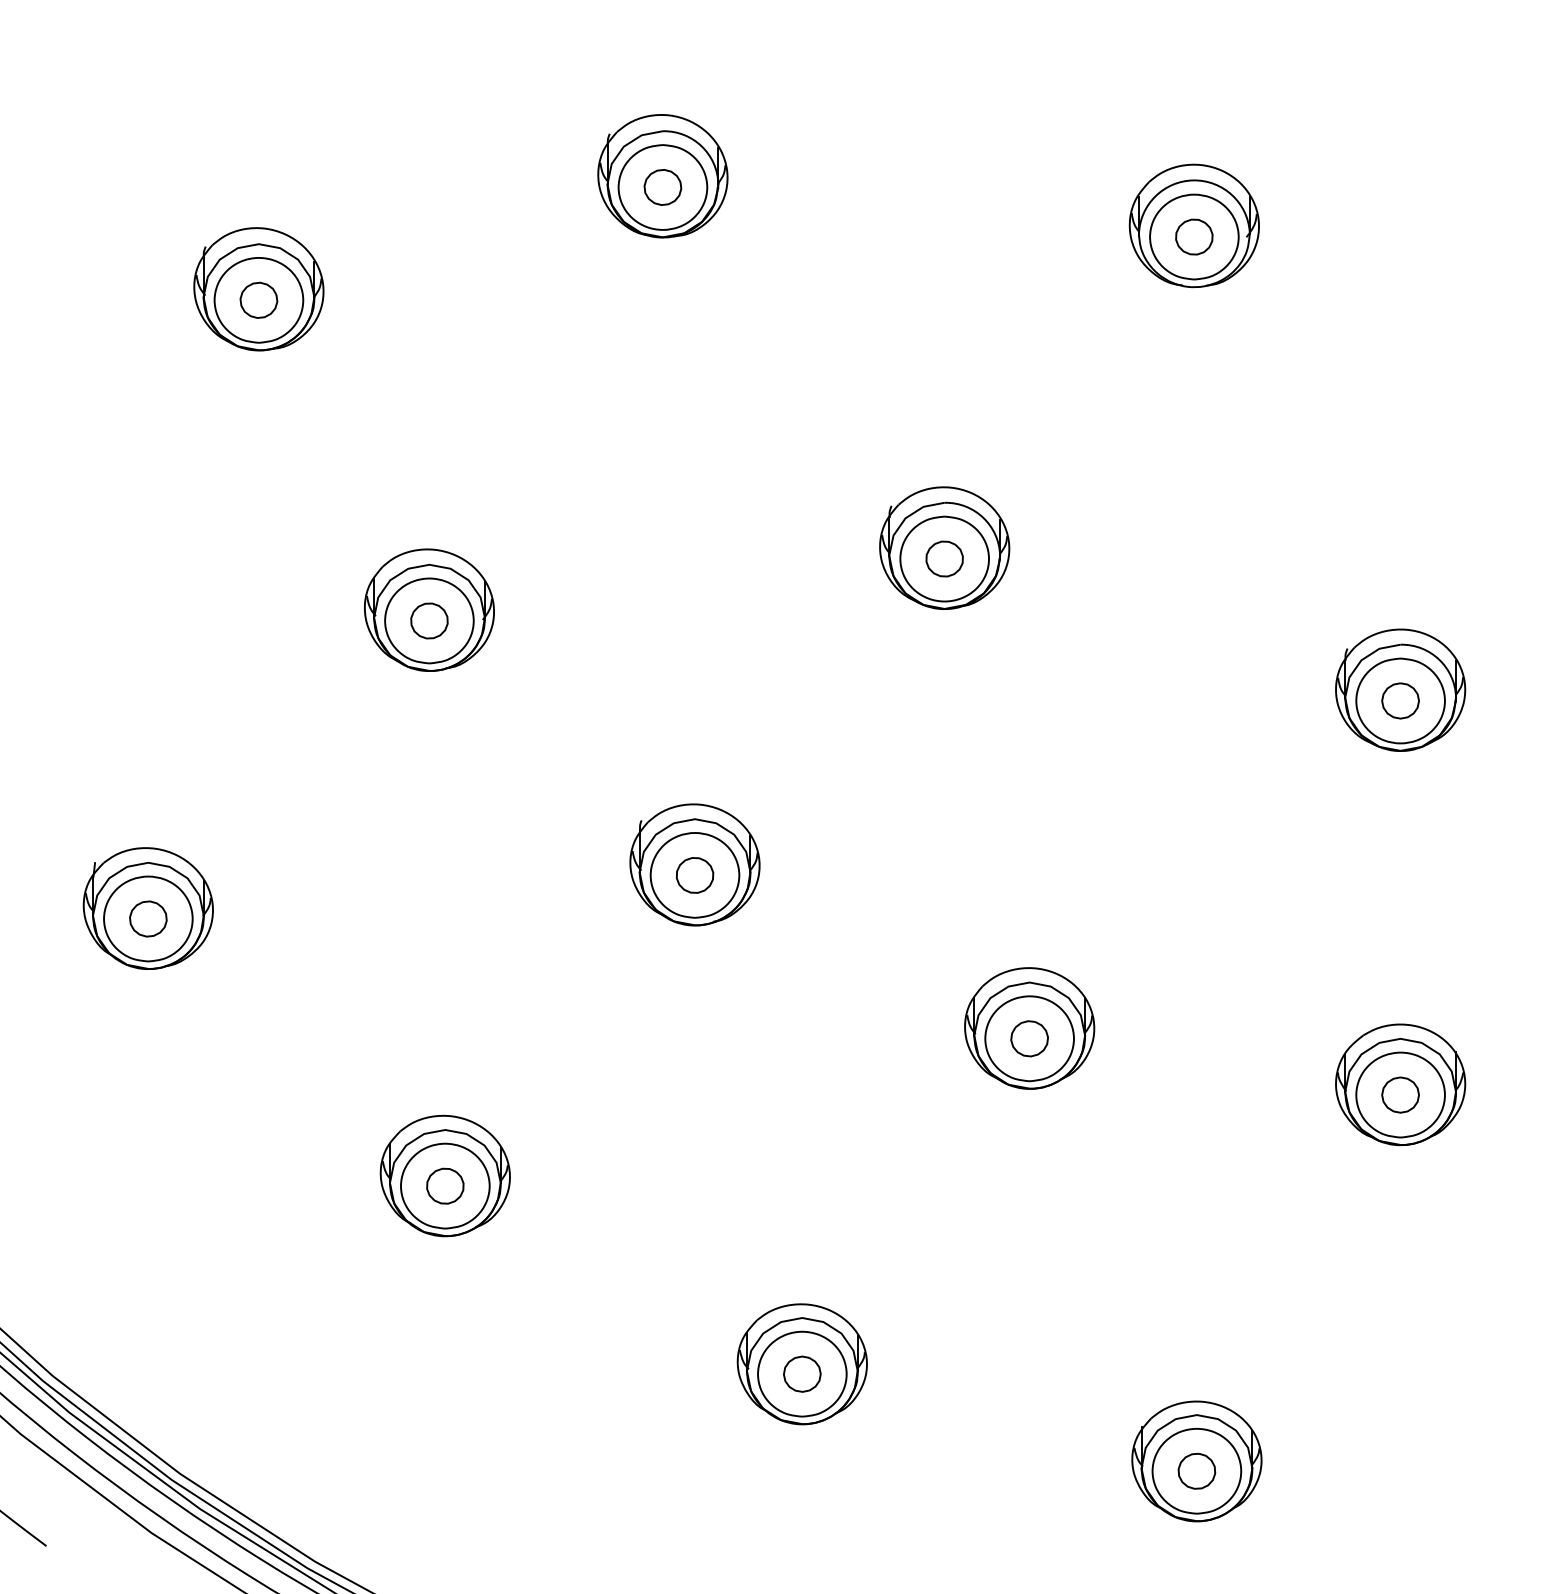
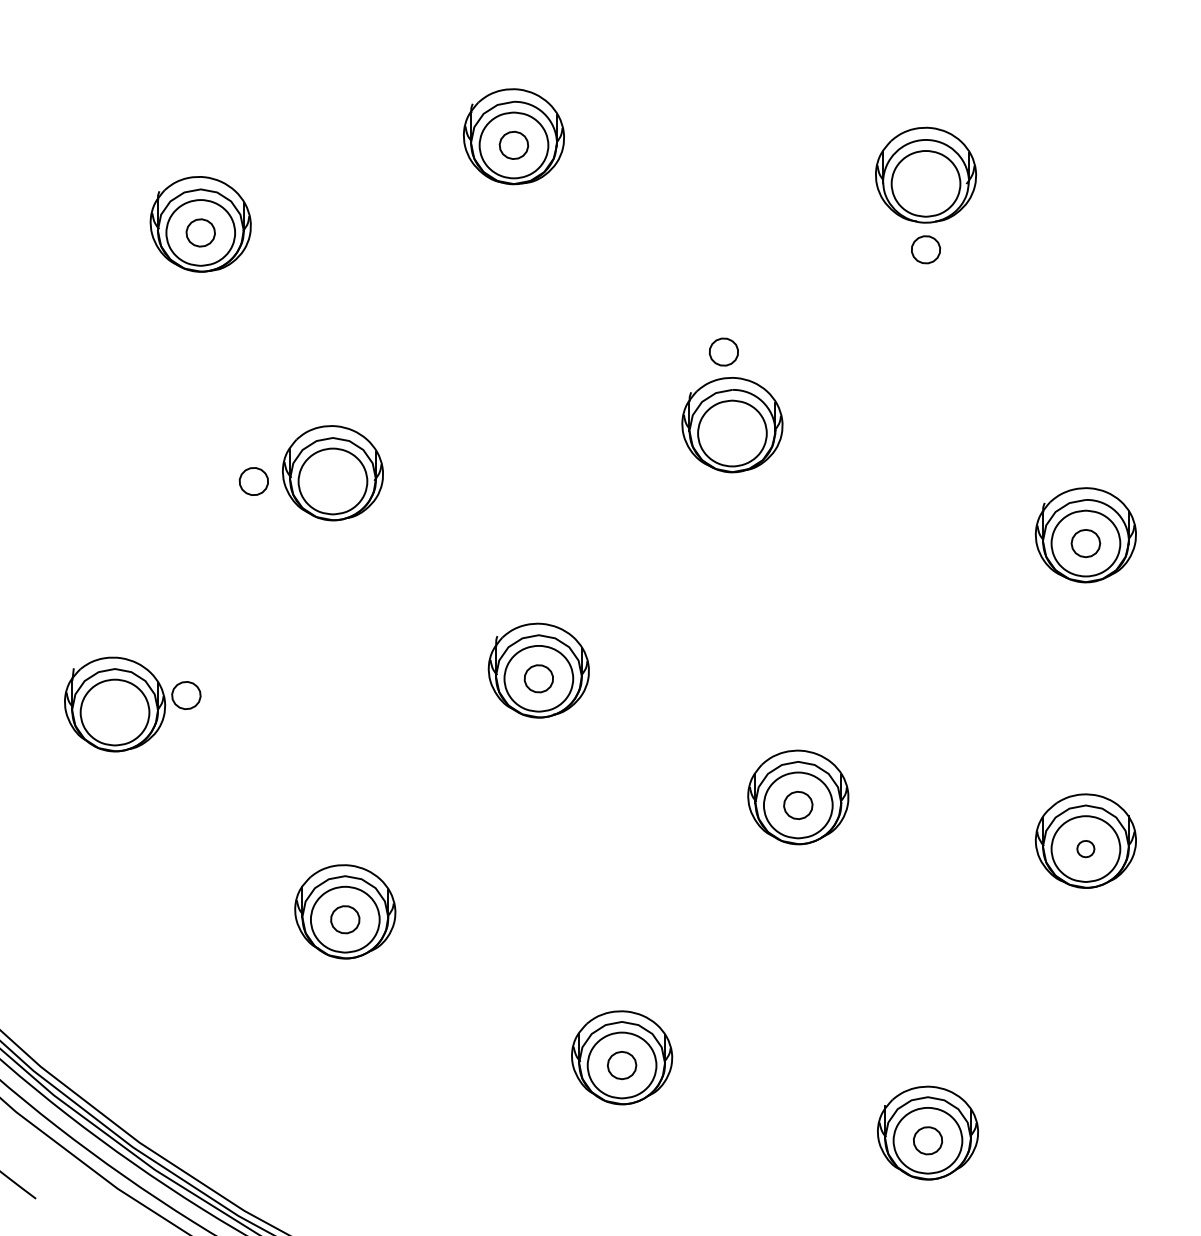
part: (1194, 236) -> (926, 249), moved
part: (944, 558) -> (723, 351), moved
part: (429, 620) -> (253, 481), moved
part: (148, 918) -> (186, 695), moved
part: (1400, 1094) -> (1085, 848), size x0.6

